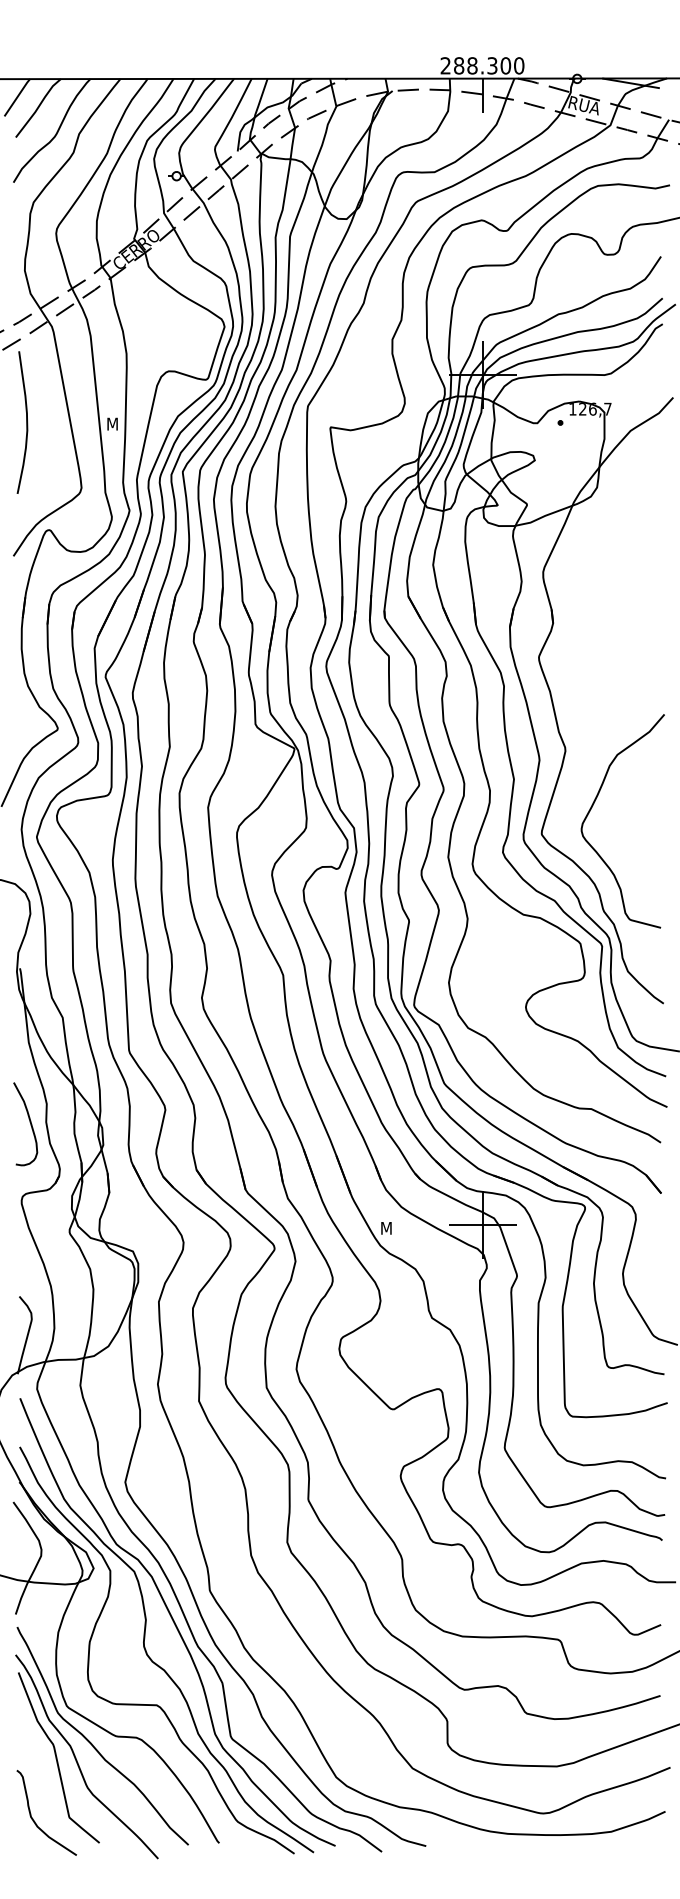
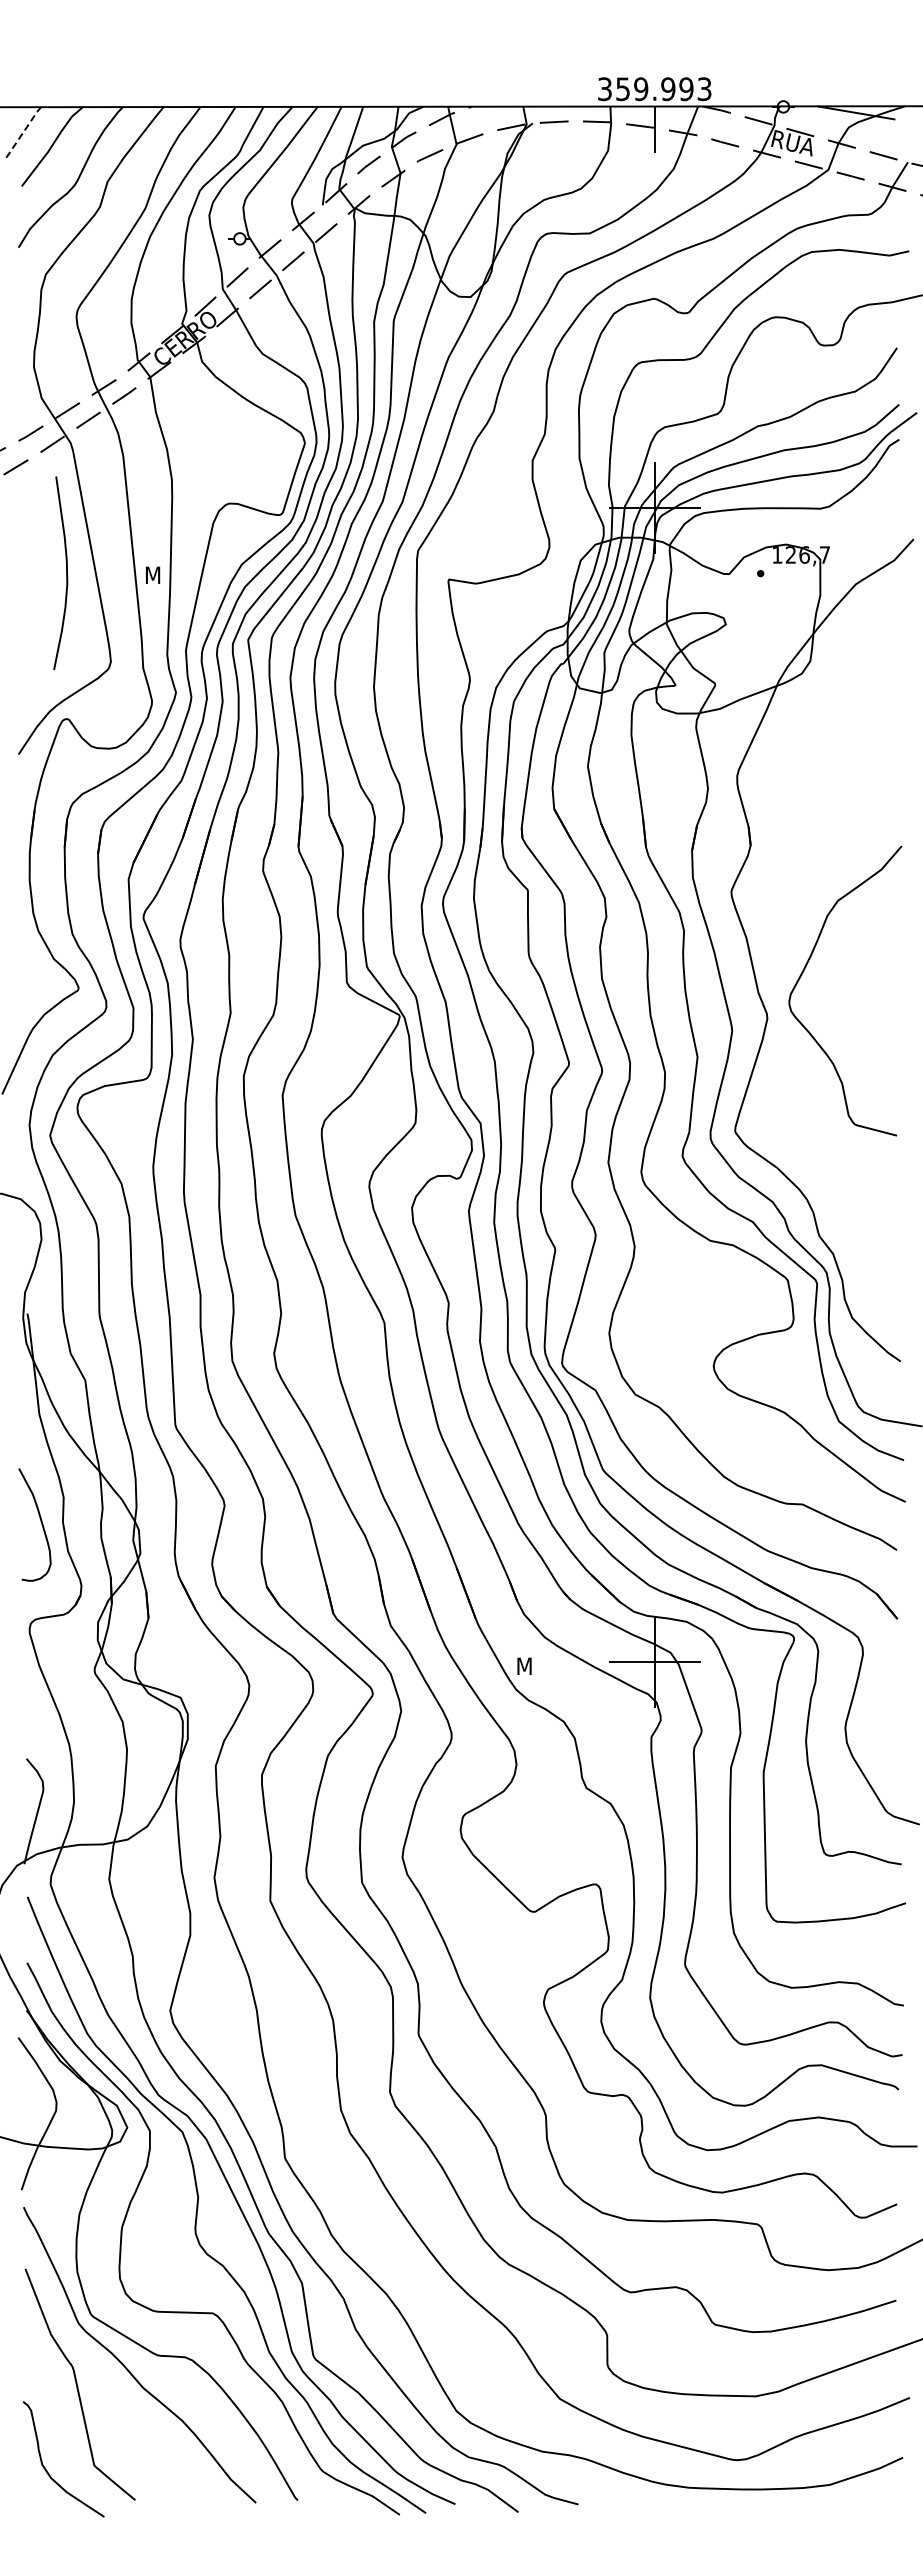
text: (482, 66) -> (654, 89), 288.300 -> 359.993
line: (17, 97) -> (24, 131), solid -> dashed
curve: (26, 422) -> (66, 572), moved
curve: (593, 805) -> (805, 969), moved
curve: (76, 1759) -> (104, 2386), removed

